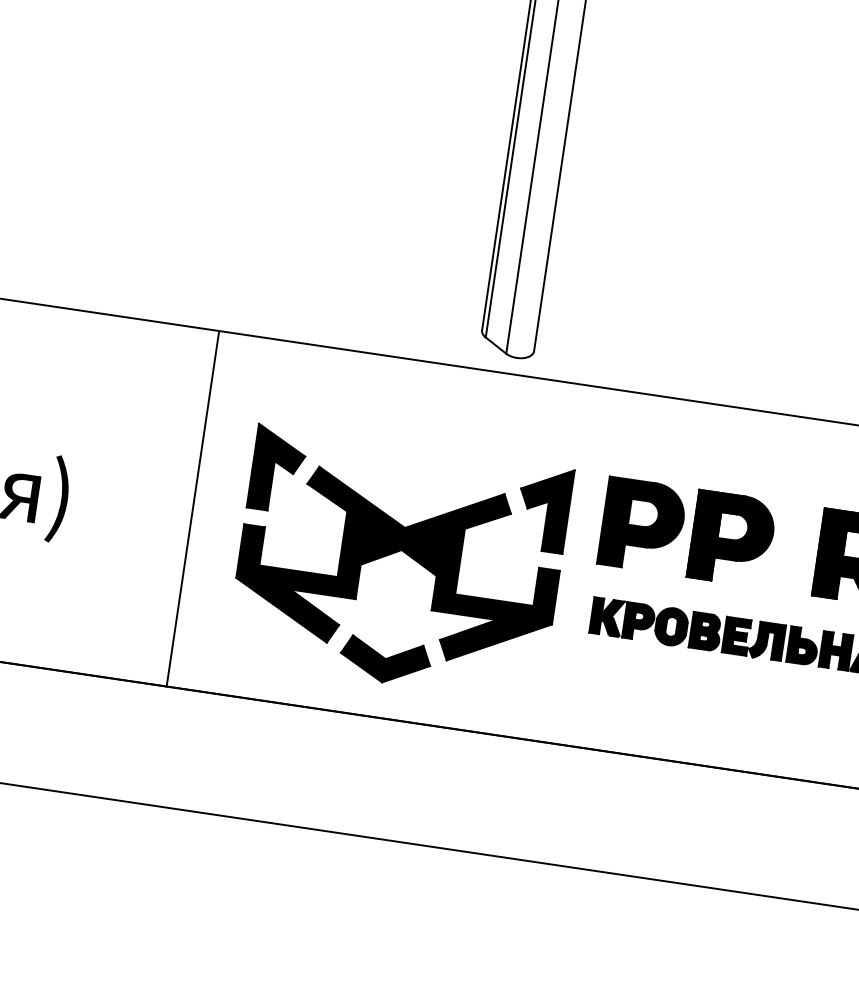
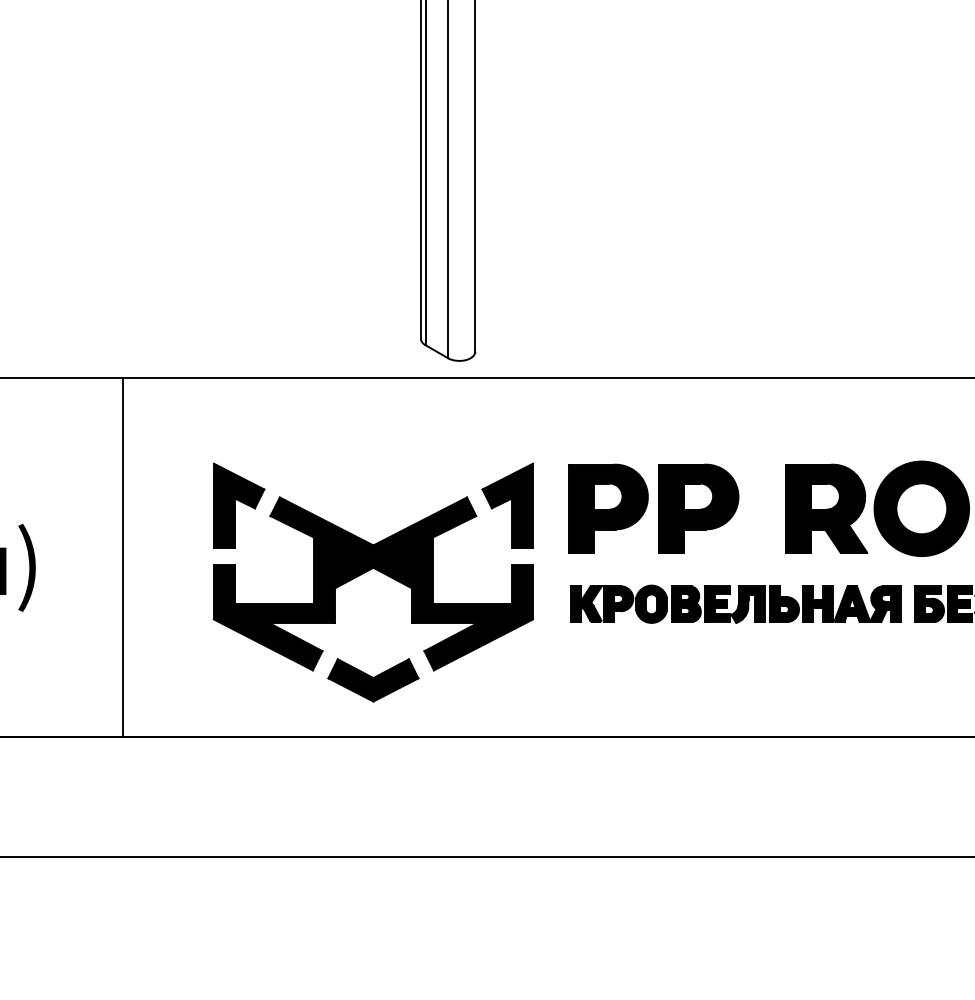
line: (192, 508) -> (122, 557), moved

